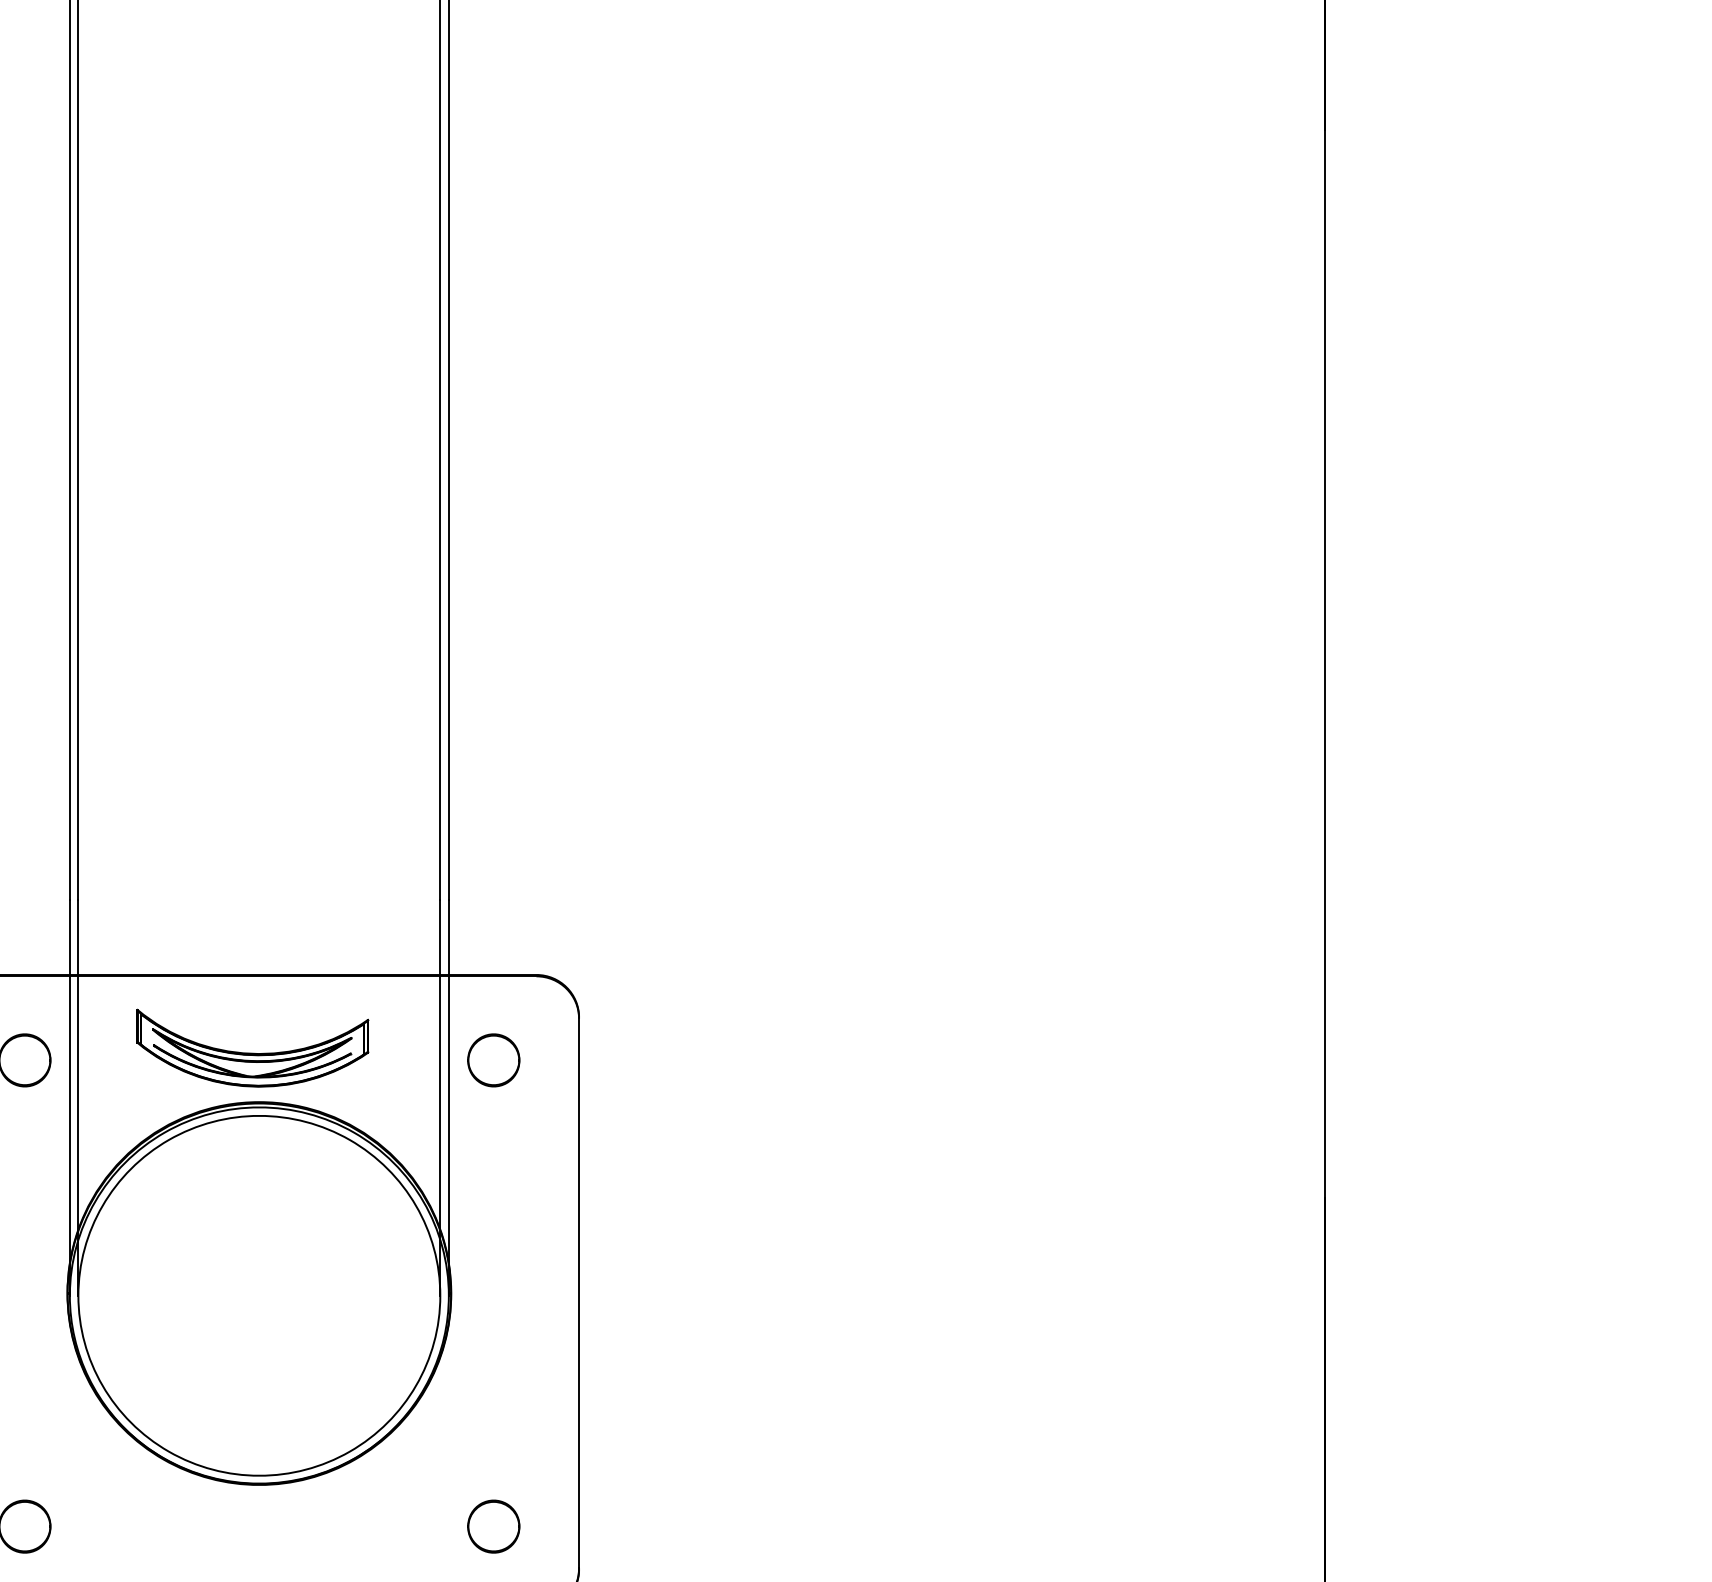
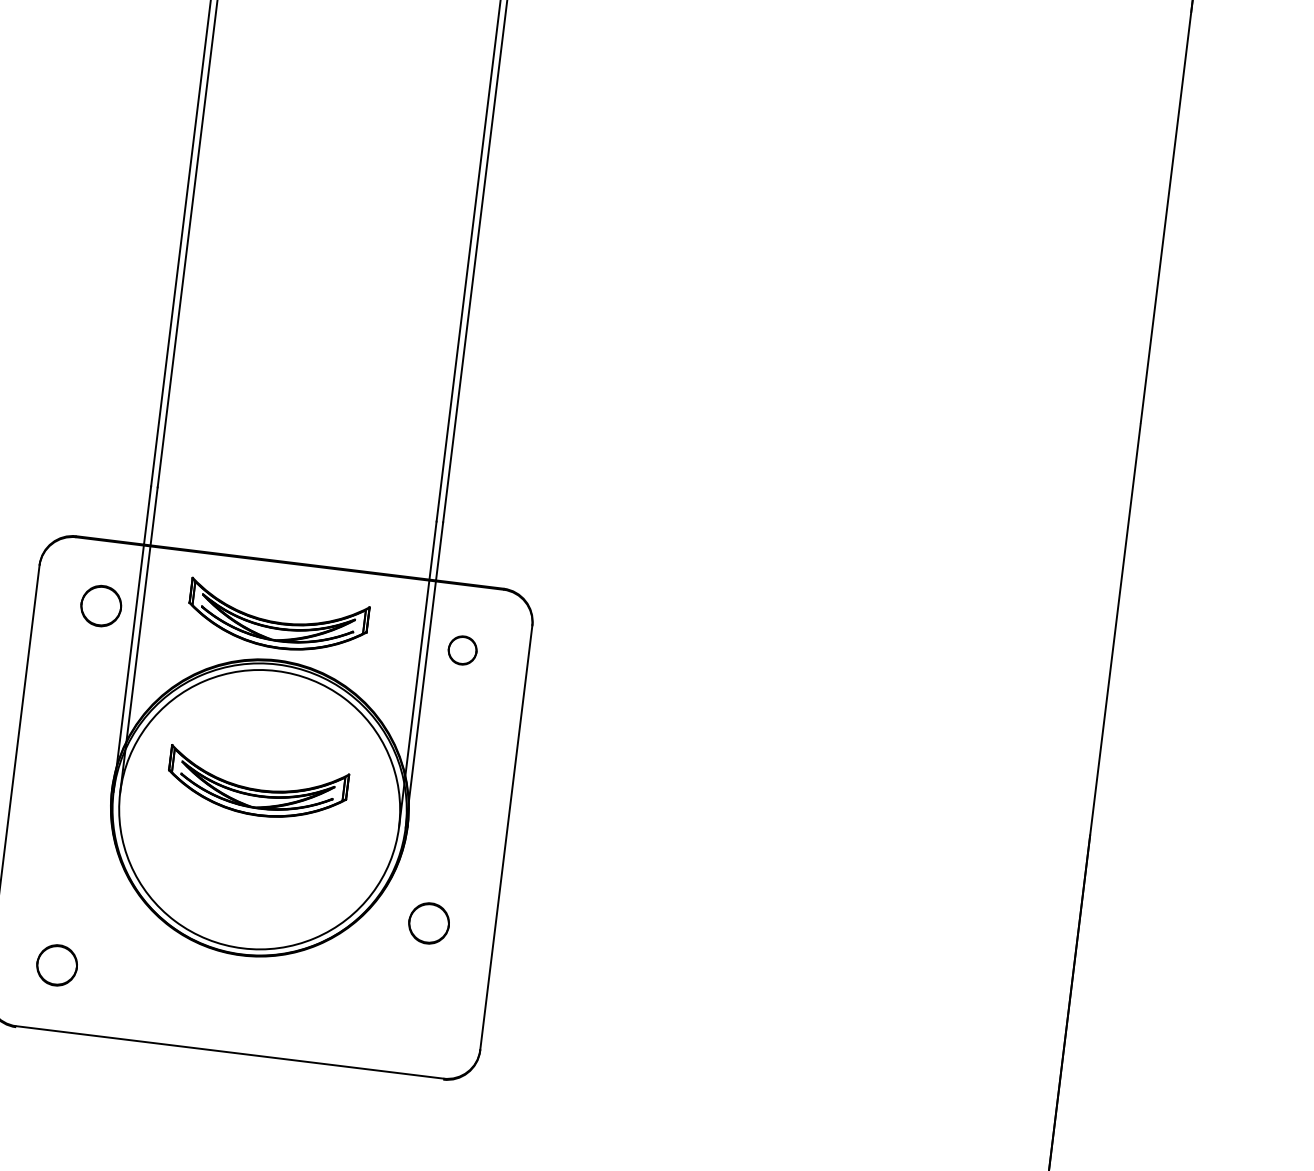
part: (493, 1060) -> (462, 650), size x0.7
part: (252, 1264) -> (257, 784), added
part: (493, 1526) -> (428, 923), moved

